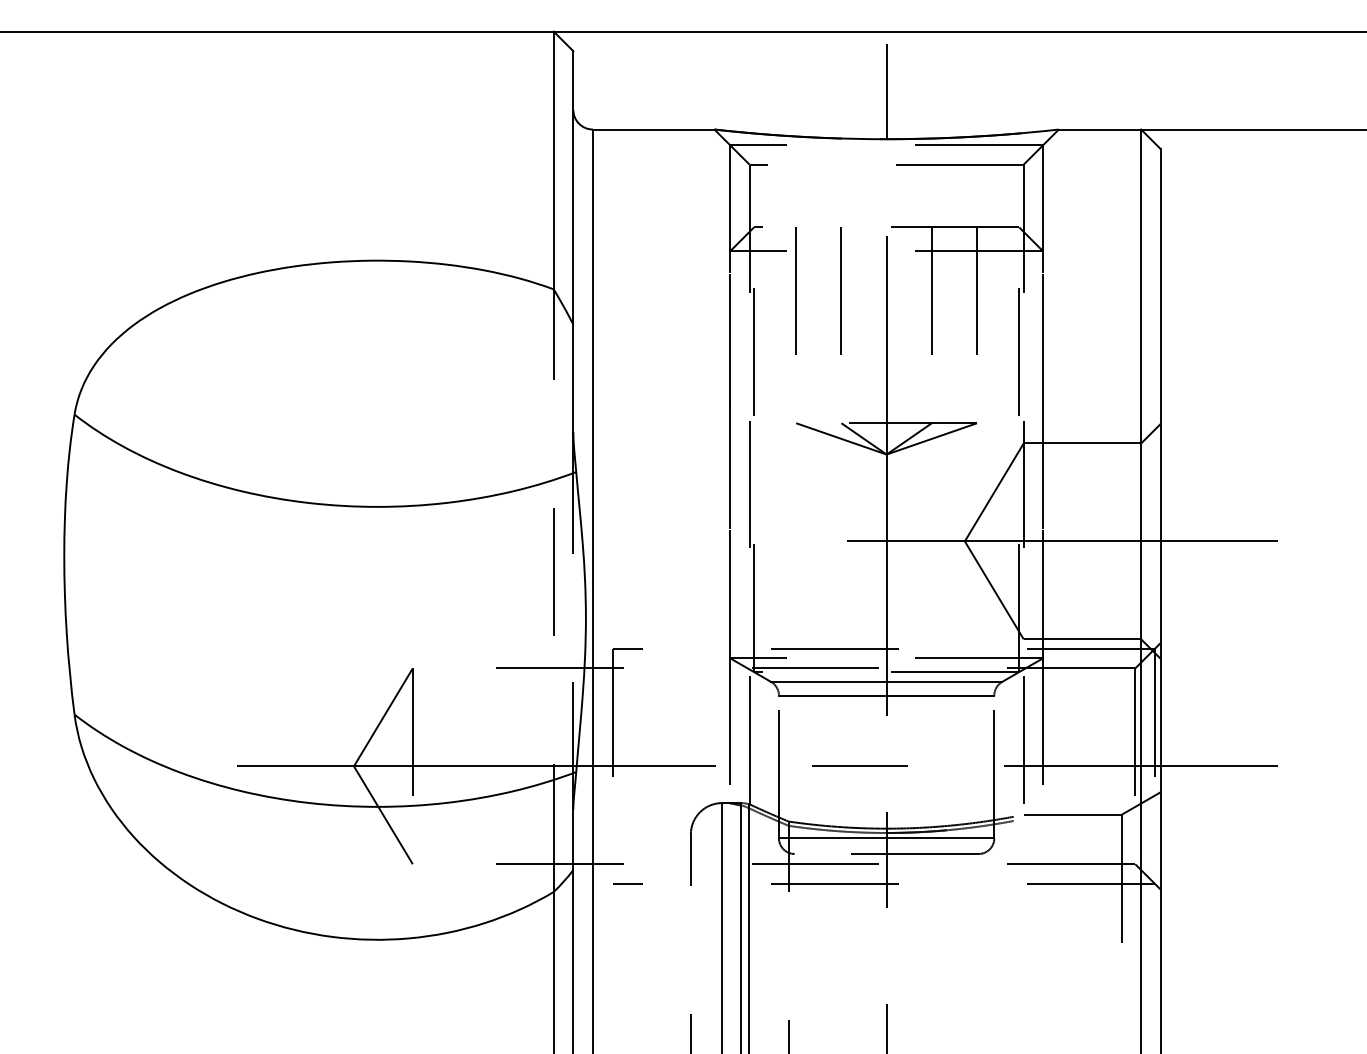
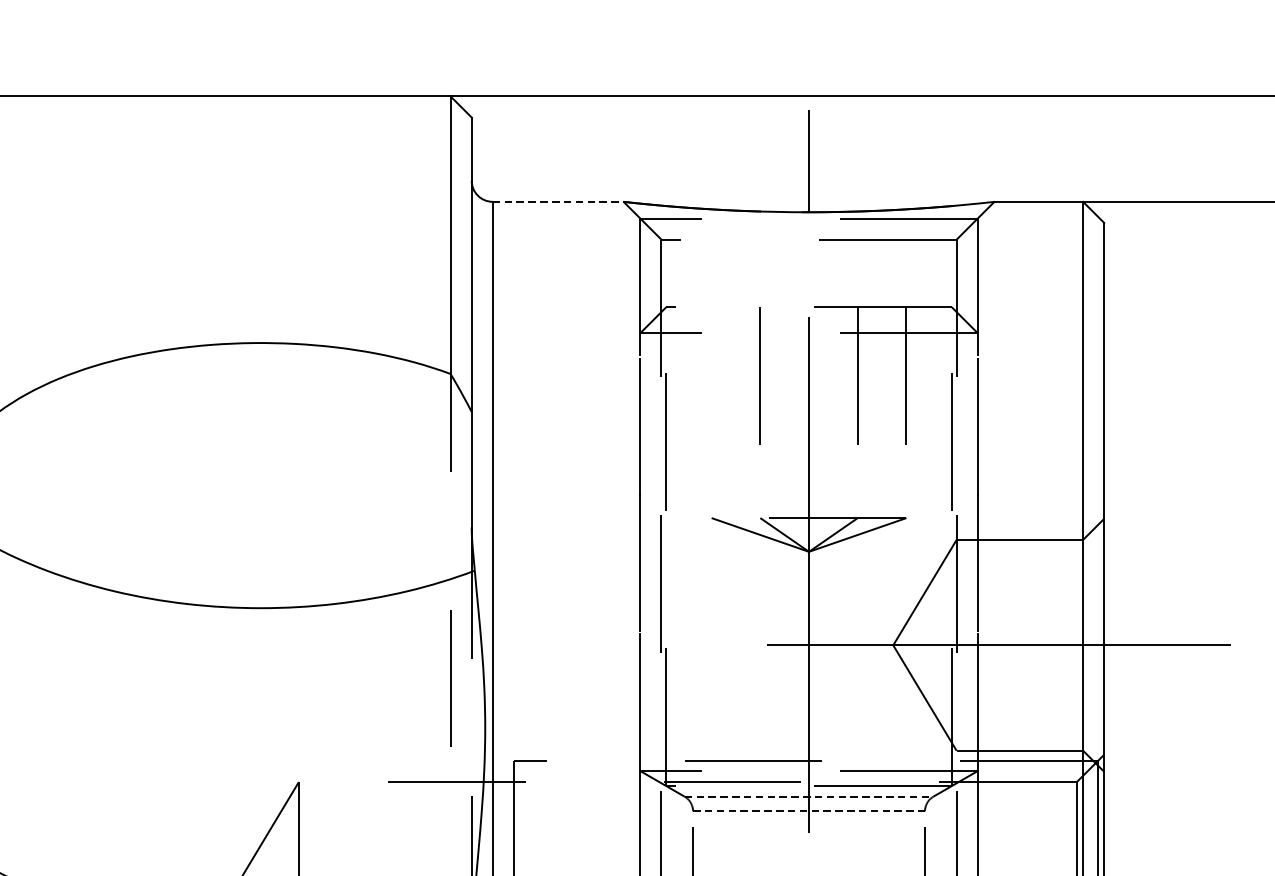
line: (653, 129) -> (557, 201), solid -> dashed
line: (795, 290) -> (710, 375), removed
line: (886, 681) -> (808, 796), solid -> dashed
line: (886, 695) -> (808, 811), solid -> dashed

